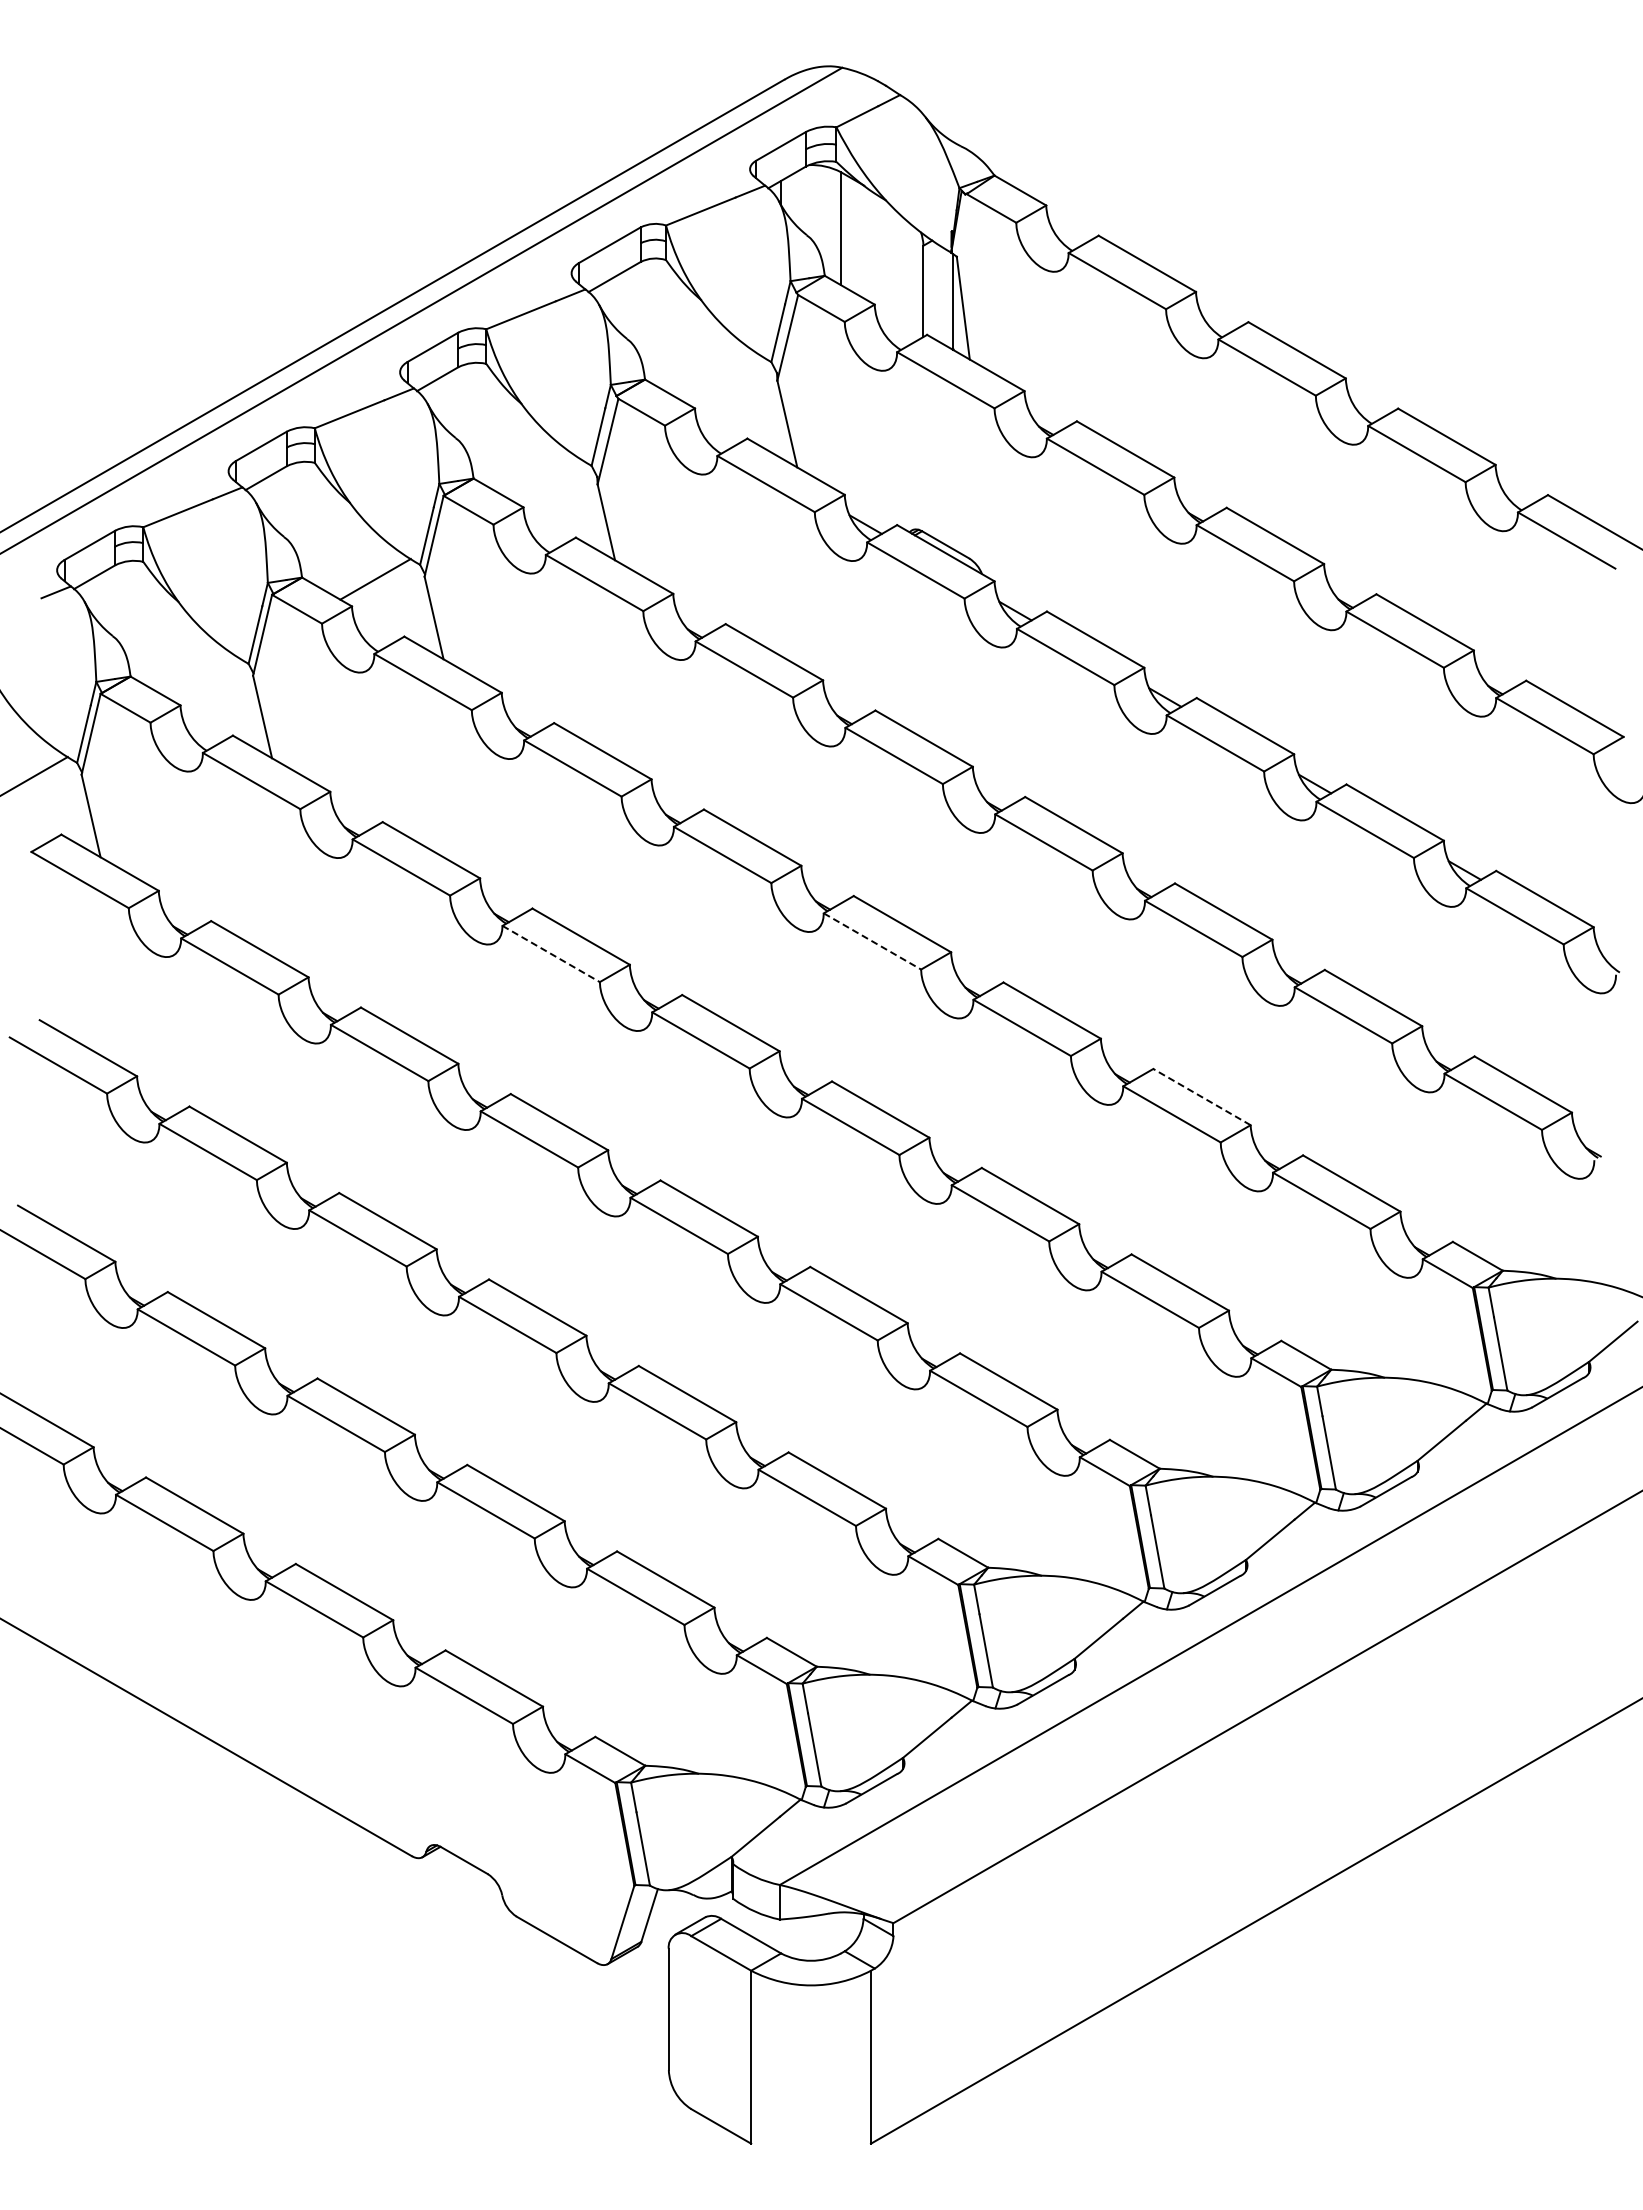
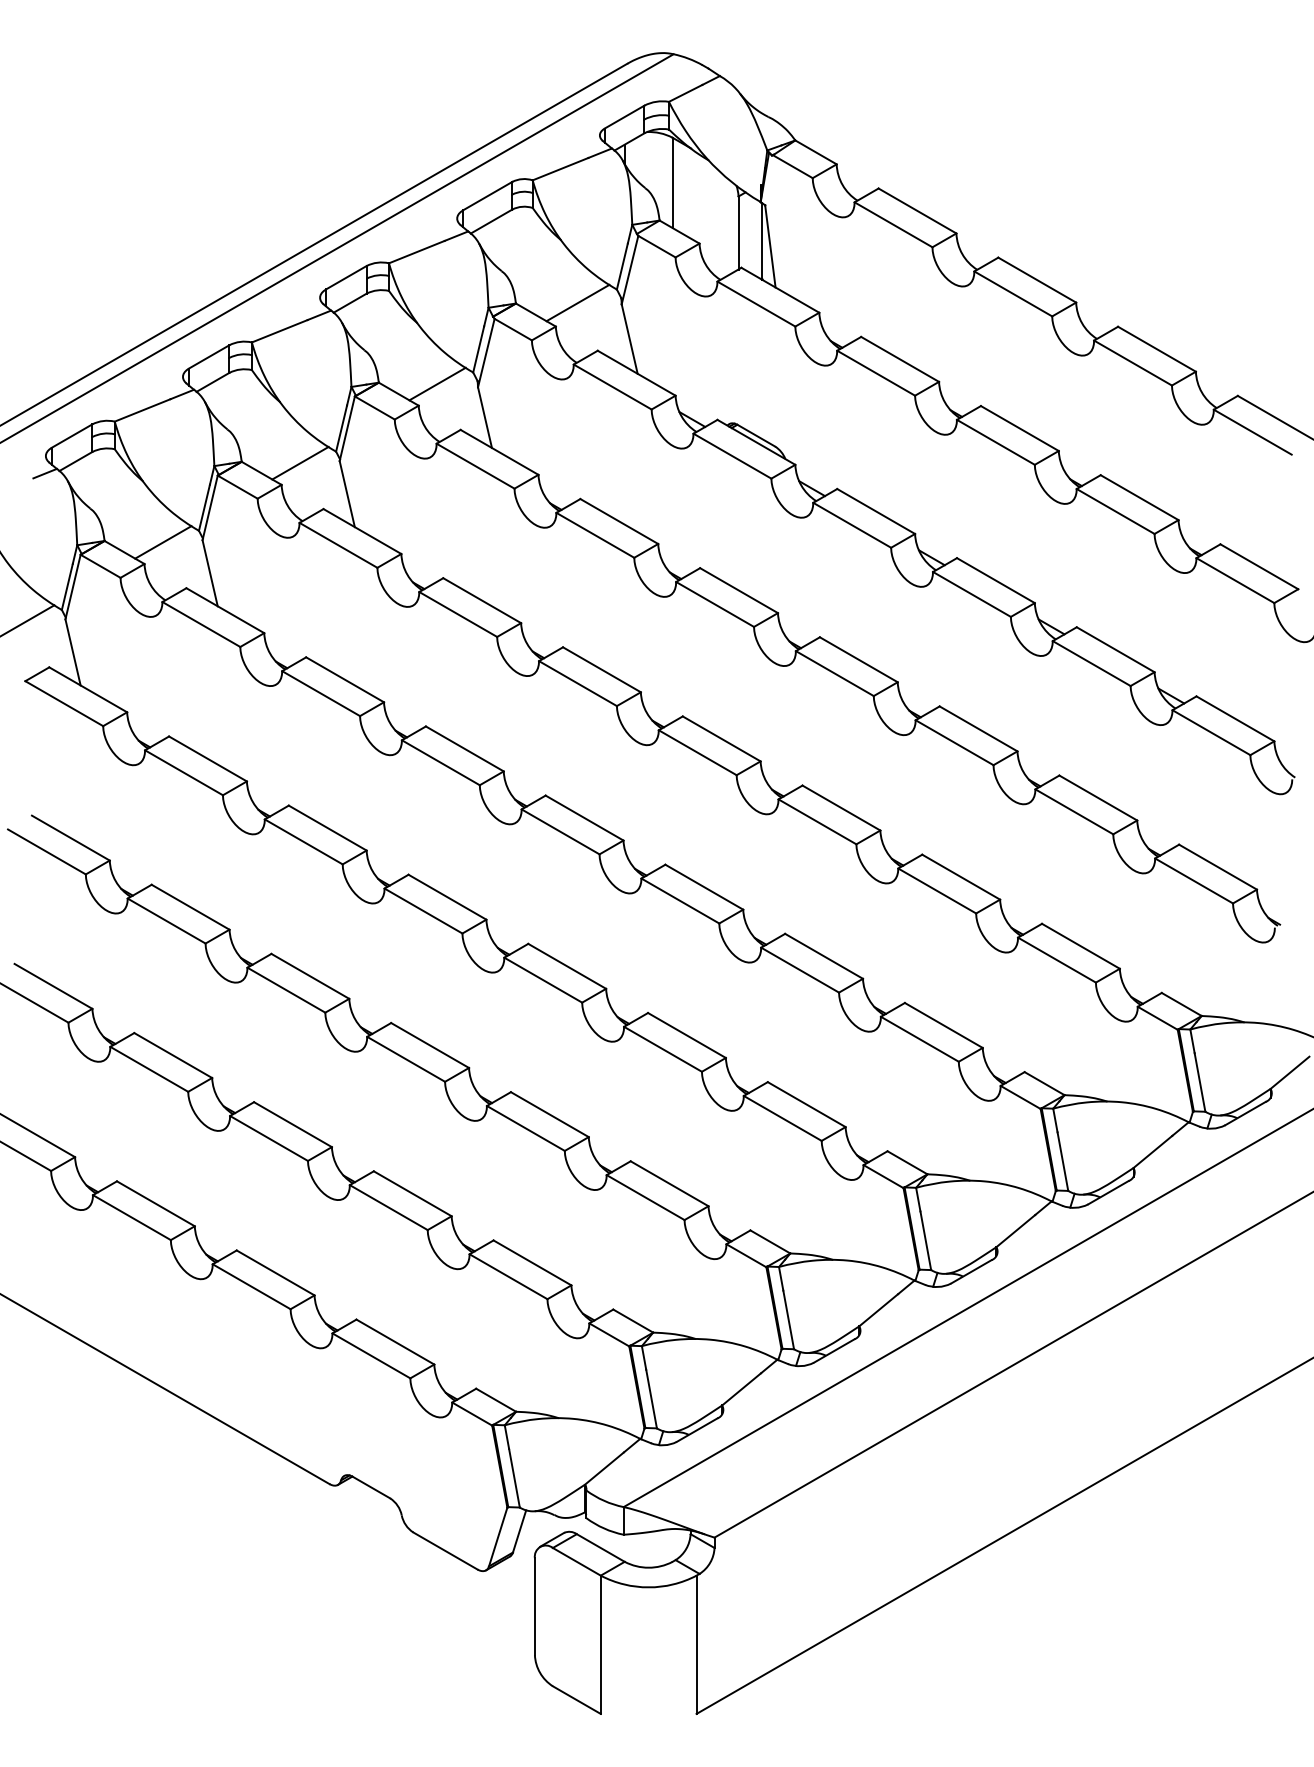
line: (722, 378) -> (577, 302), added
line: (546, 479) -> (437, 383), added
line: (203, 677) -> (162, 541), added
line: (872, 941) -> (697, 752), dashed -> solid
line: (551, 954) -> (441, 763), dashed -> solid
line: (1201, 1096) -> (960, 876), dashed -> solid

